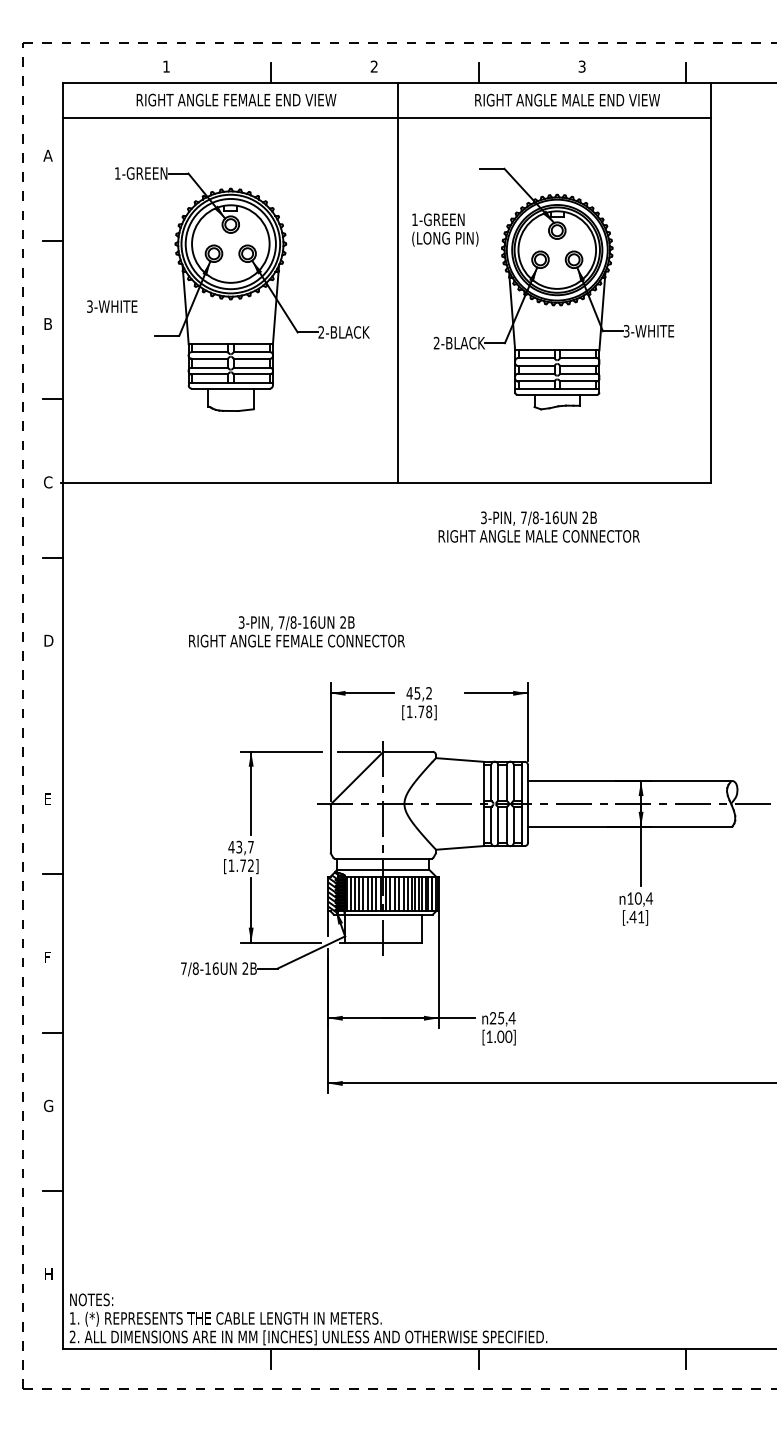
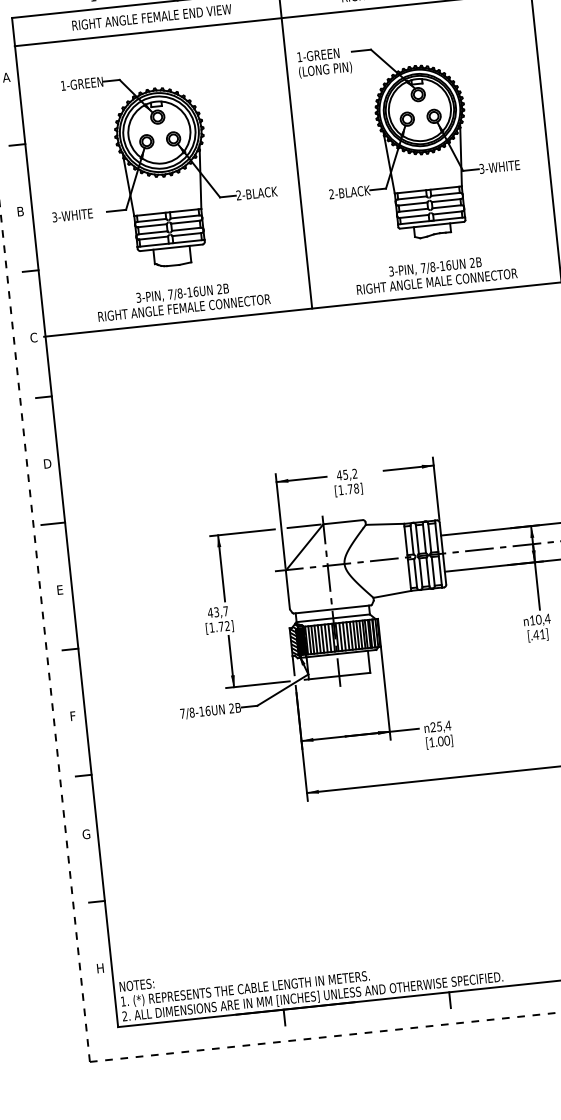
text: (445, 229) -> (324, 62), moved
text: (112, 306) -> (72, 215), moved
text: (538, 526) -> (435, 273), moved
text: (296, 631) -> (183, 300), moved
line: (47, 716) -> (52, 524), added

